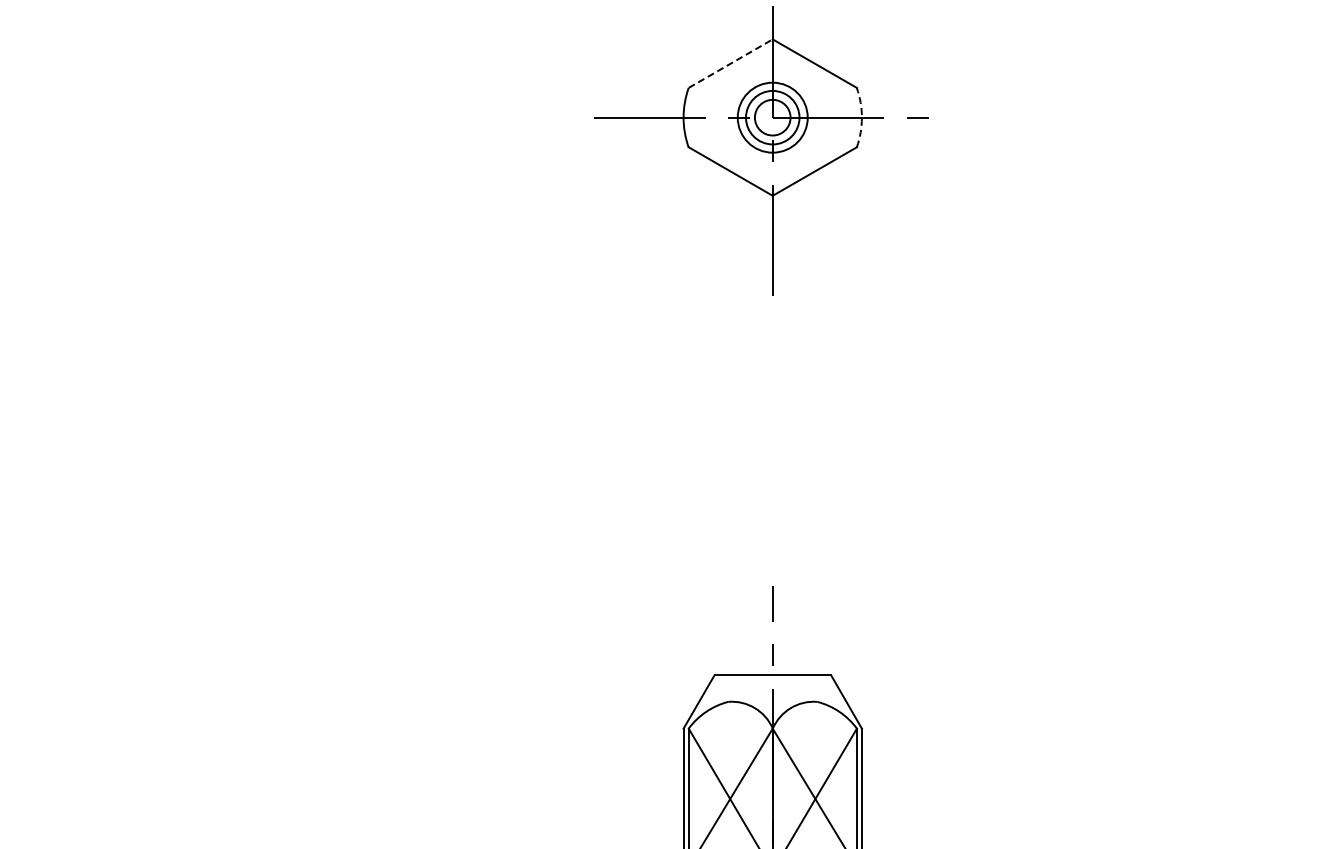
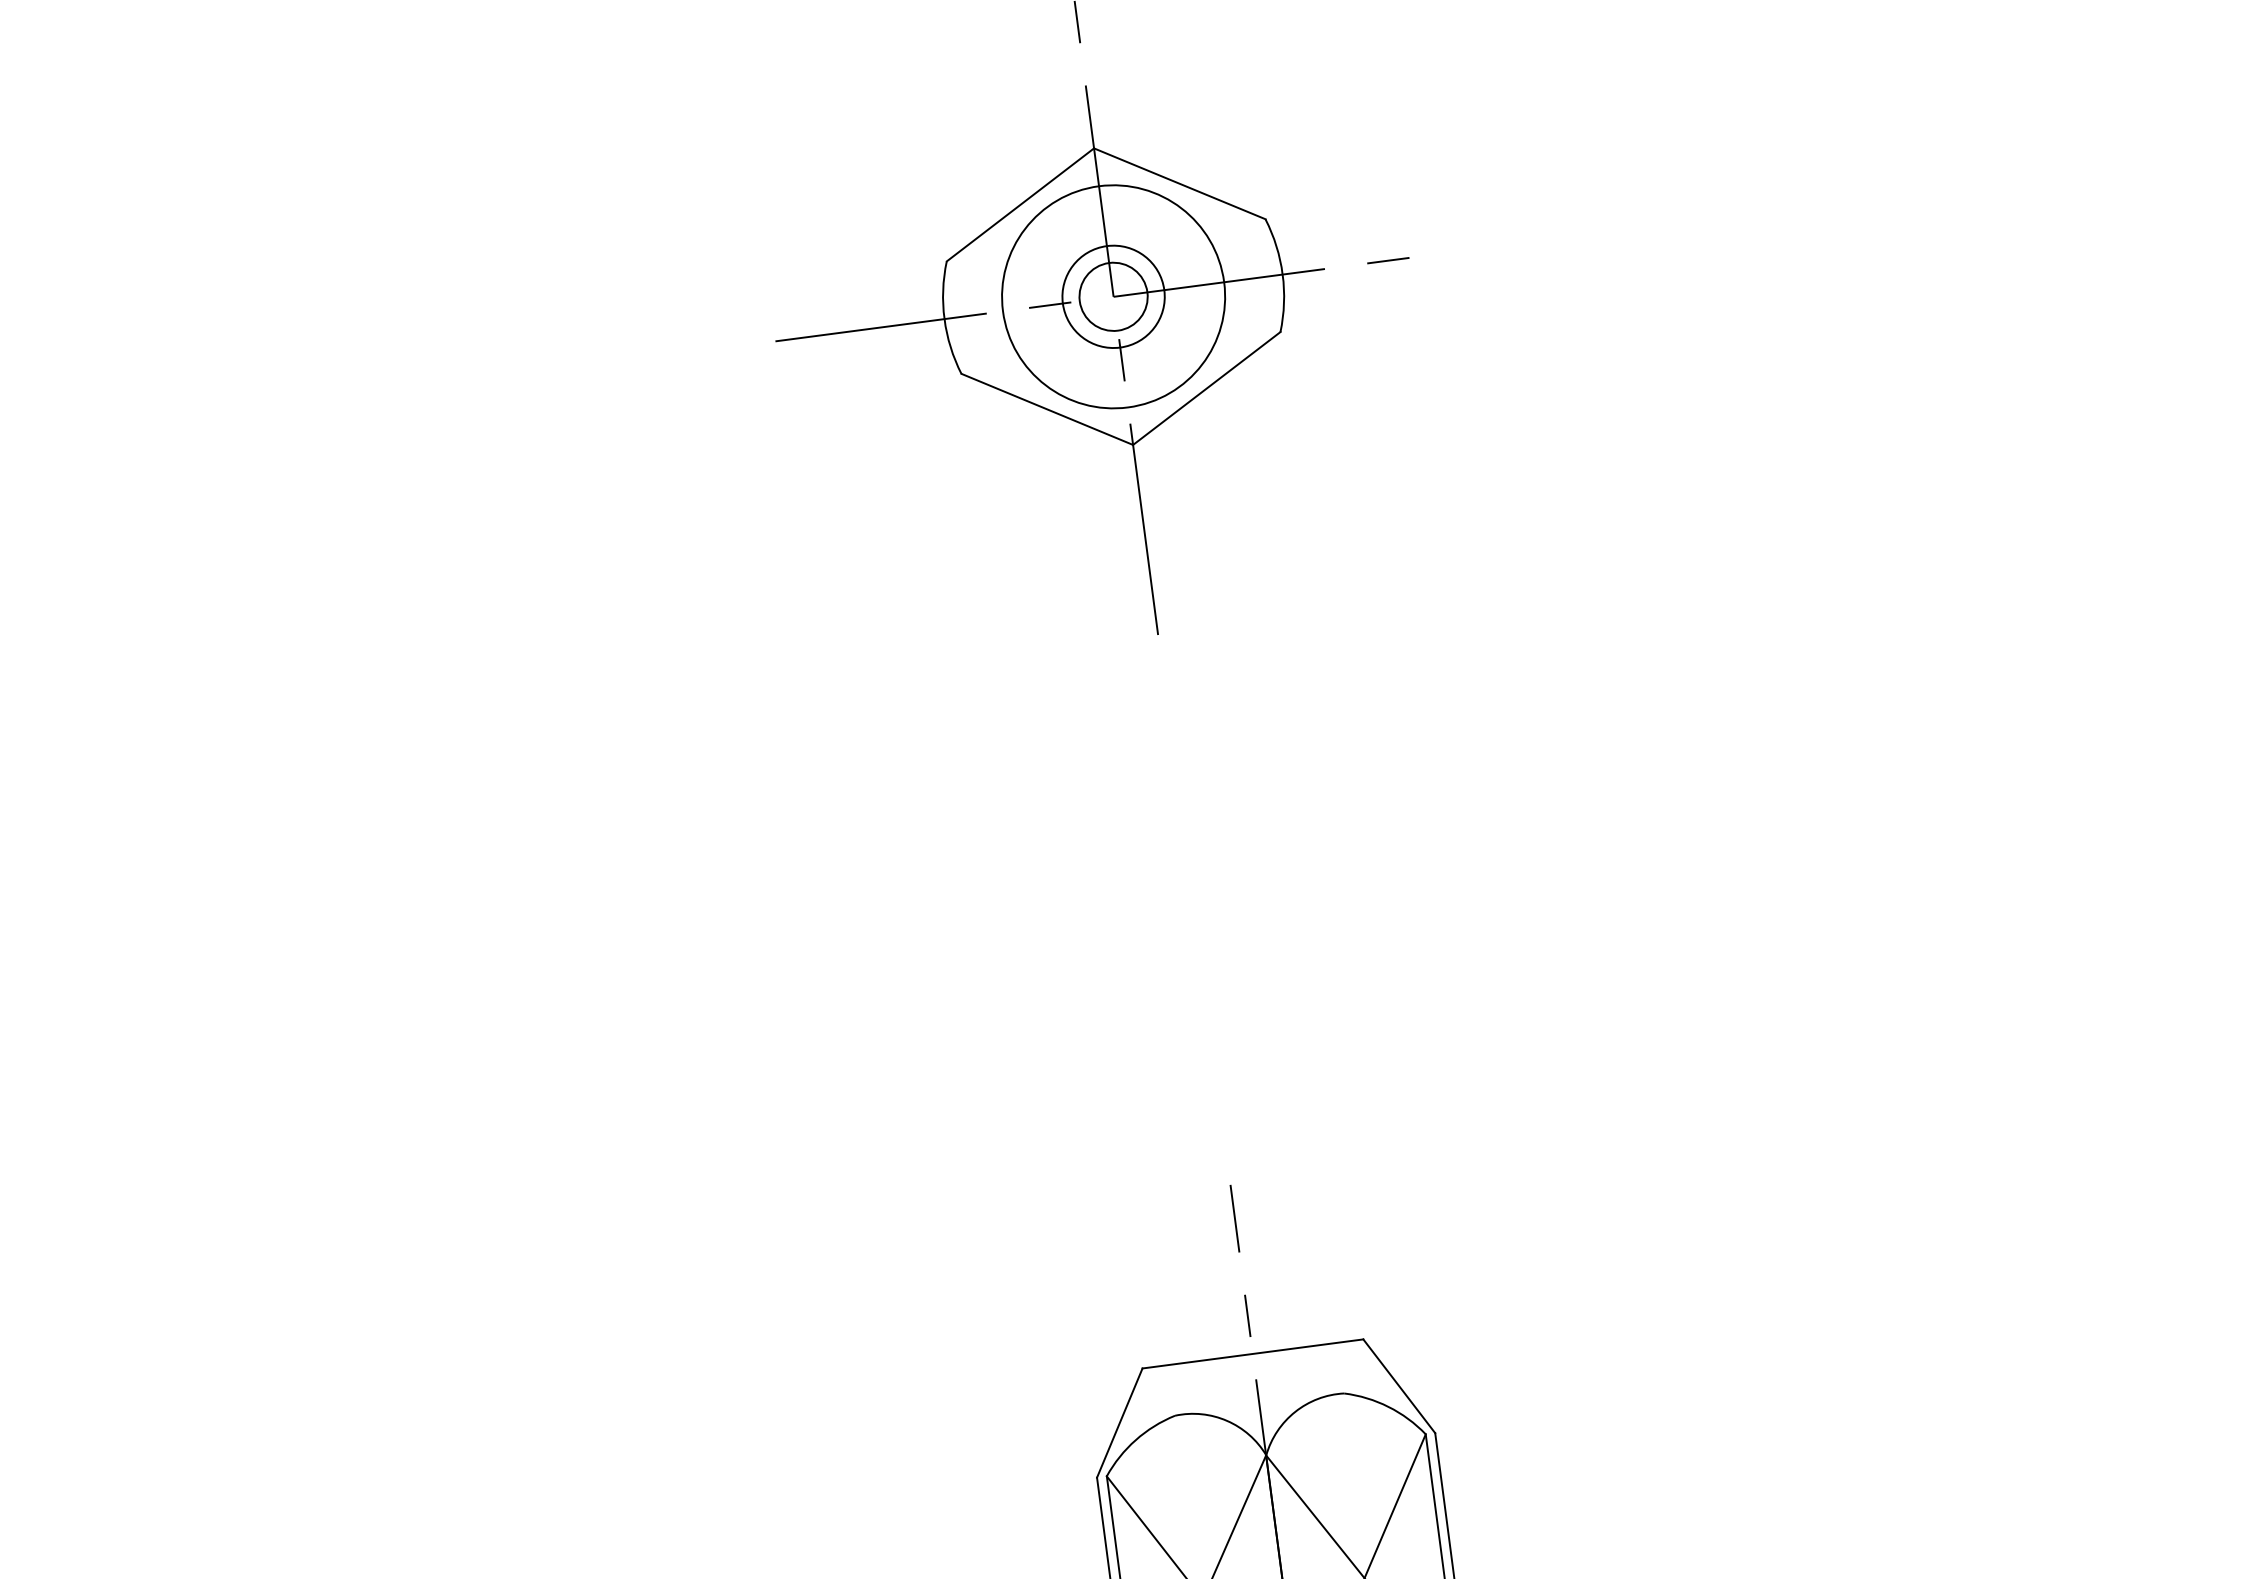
line: (731, 63) -> (1021, 204), dashed -> solid
circle: (772, 117) -> (1113, 296), size x1.67
arc: (861, 117) -> (1281, 274), dashed -> solid

